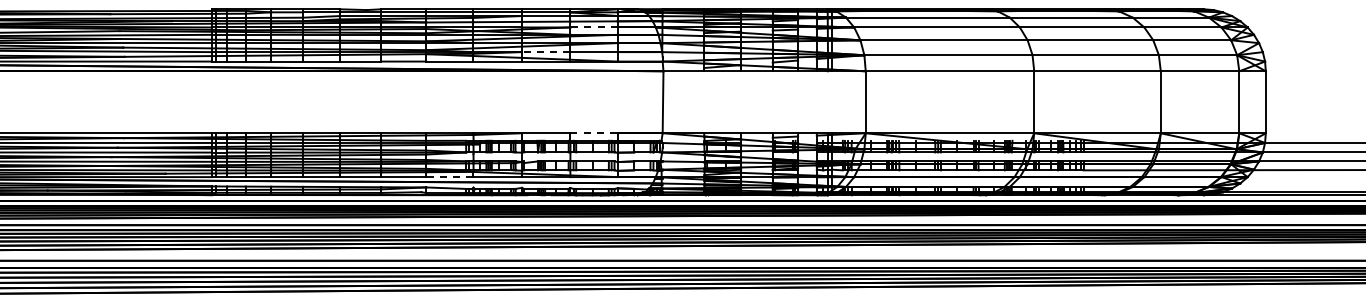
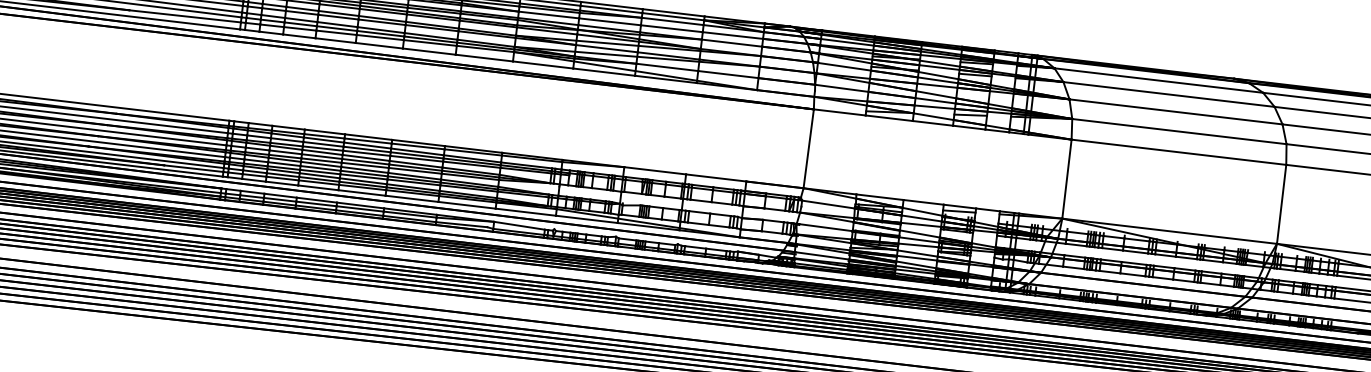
line: (594, 27) -> (732, 43), dashed -> solid
line: (545, 52) -> (666, 67), dashed -> solid
line: (594, 133) -> (716, 178), dashed -> solid
line: (449, 177) -> (525, 212), dashed -> solid

